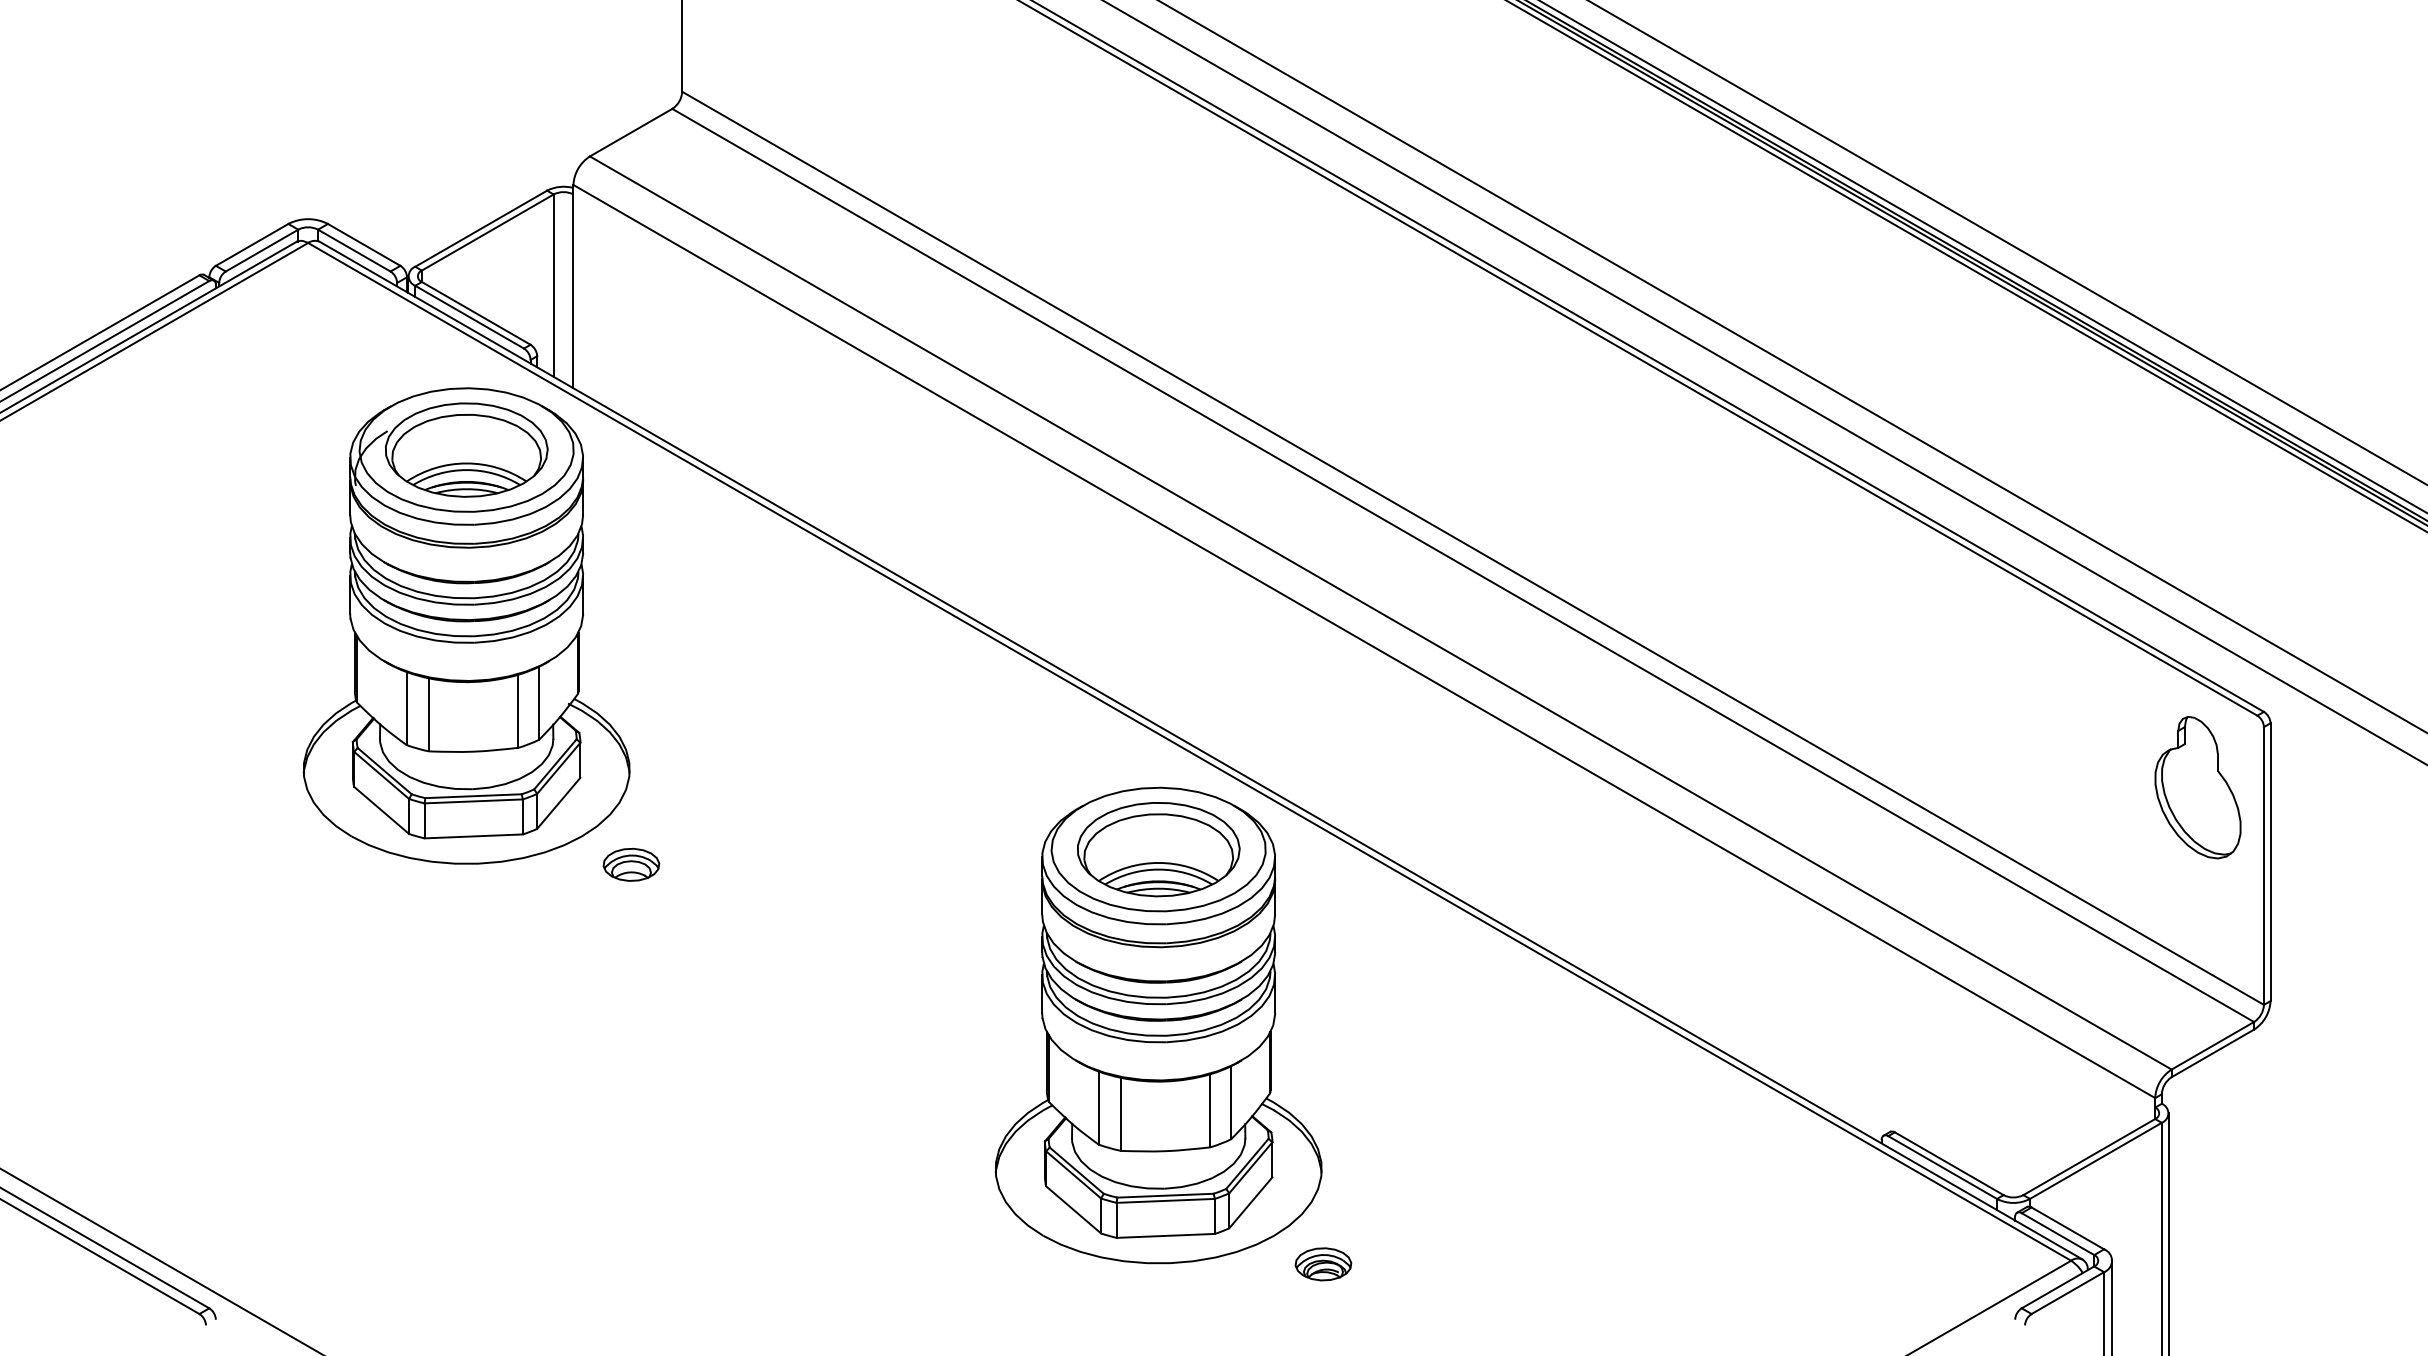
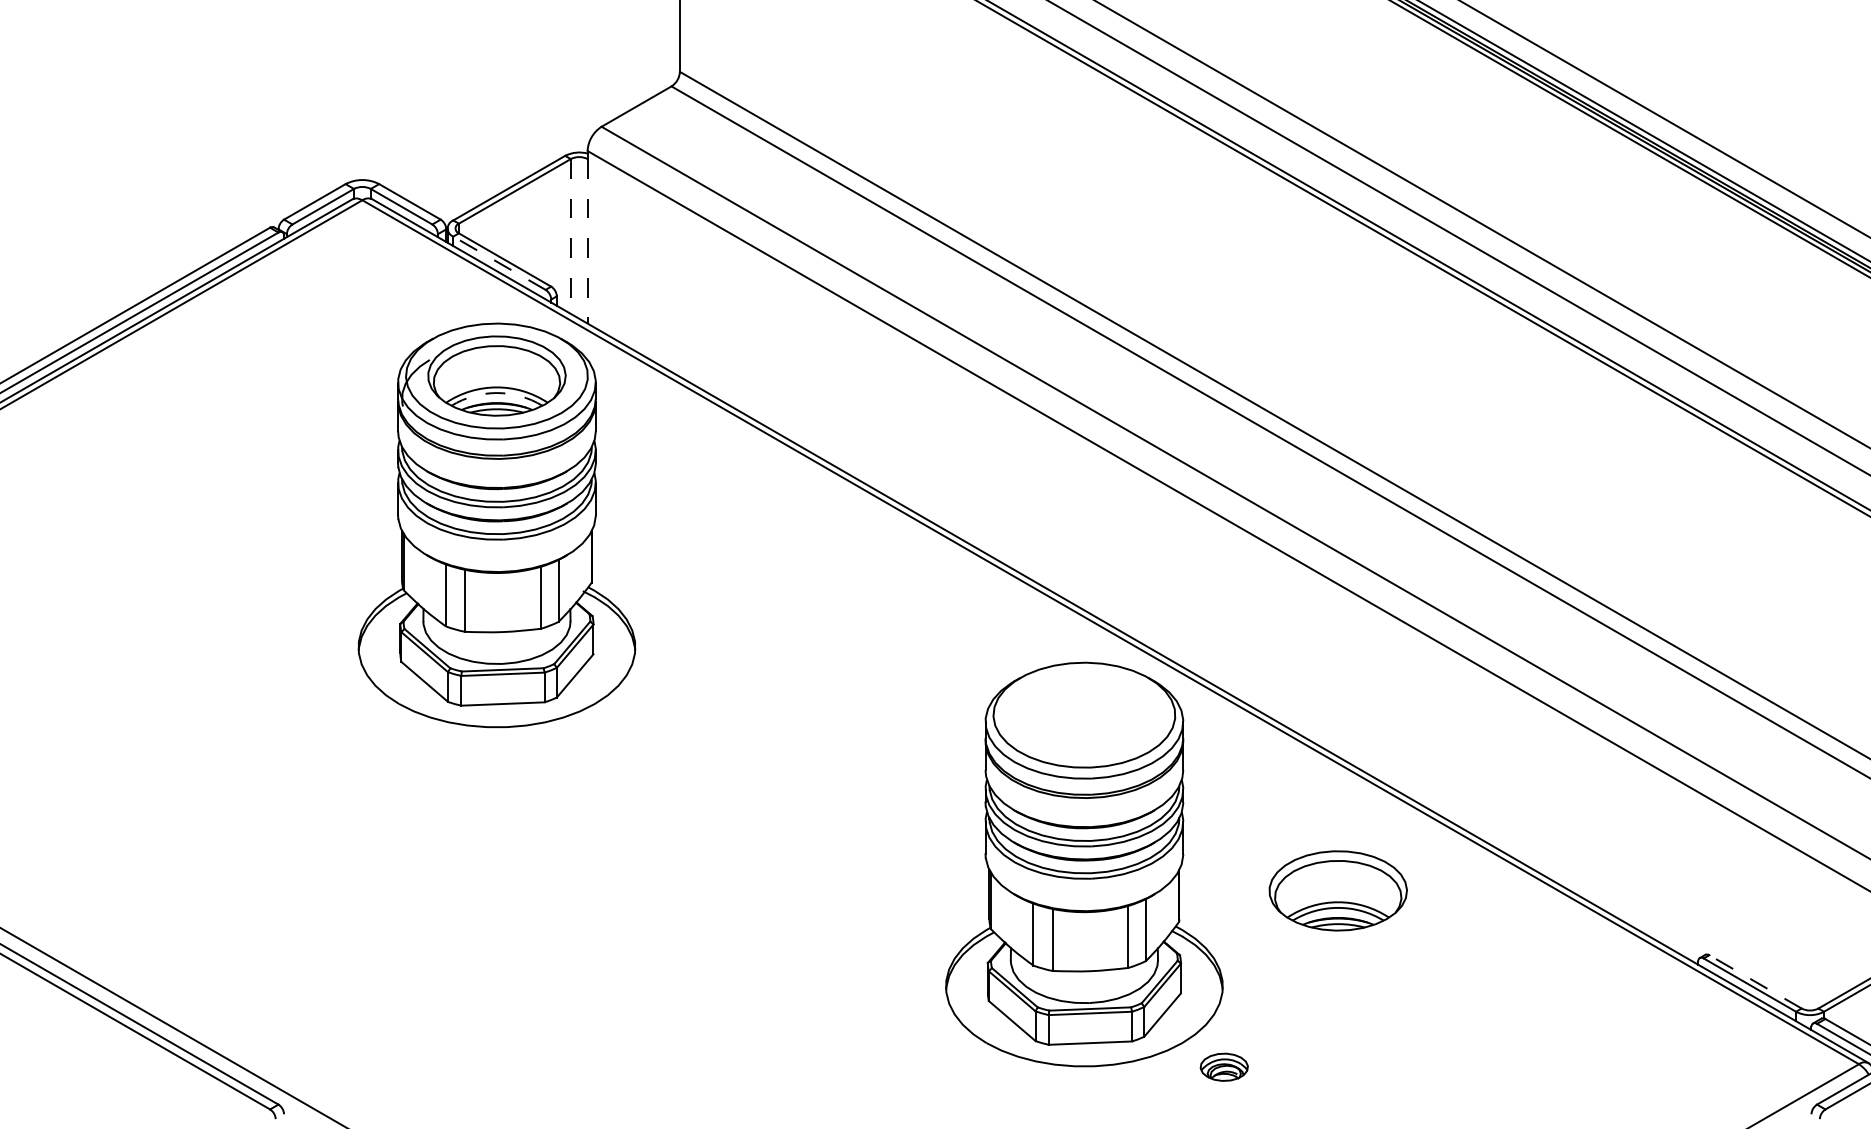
line: (553, 286) -> (570, 237), solid -> dashed
line: (573, 291) -> (587, 241), solid -> dashed
line: (469, 317) -> (499, 263), solid -> dashed
arc: (466, 470) -> (496, 393), solid -> dashed
part: (1158, 849) -> (1338, 890), moved
part: (631, 864) -> (636, 727), removed
line: (1949, 1163) -> (1755, 981), solid -> dashed

